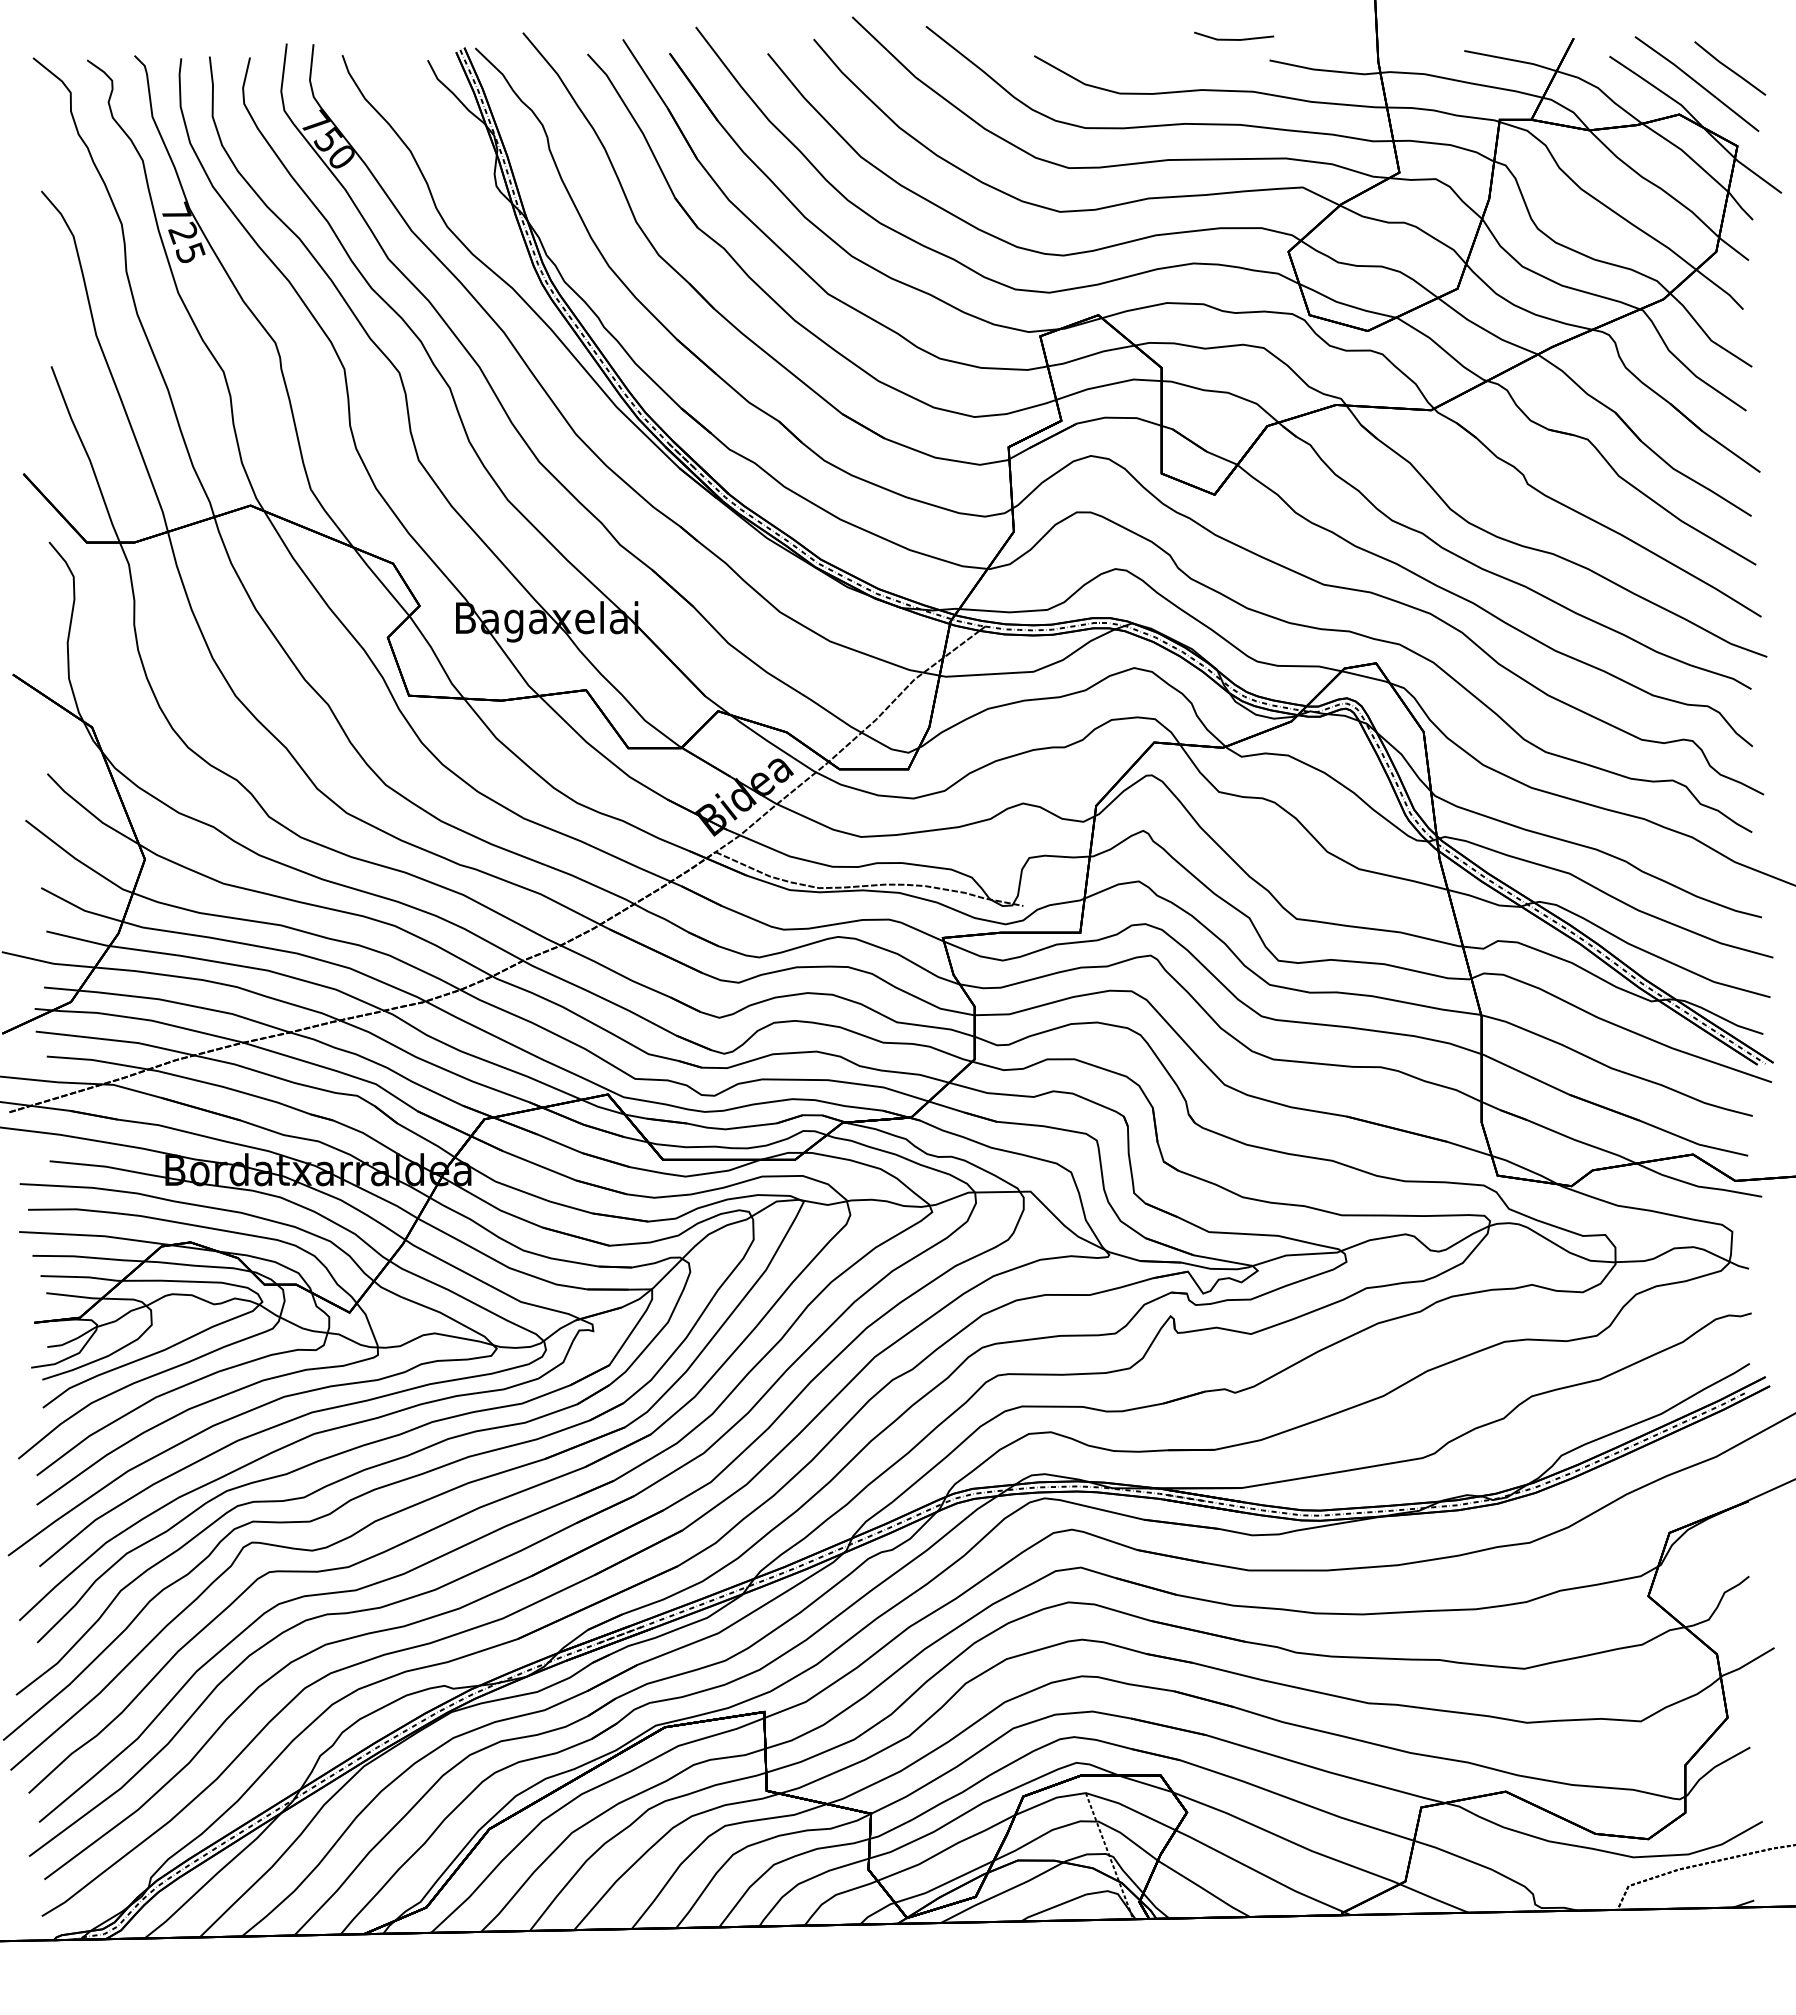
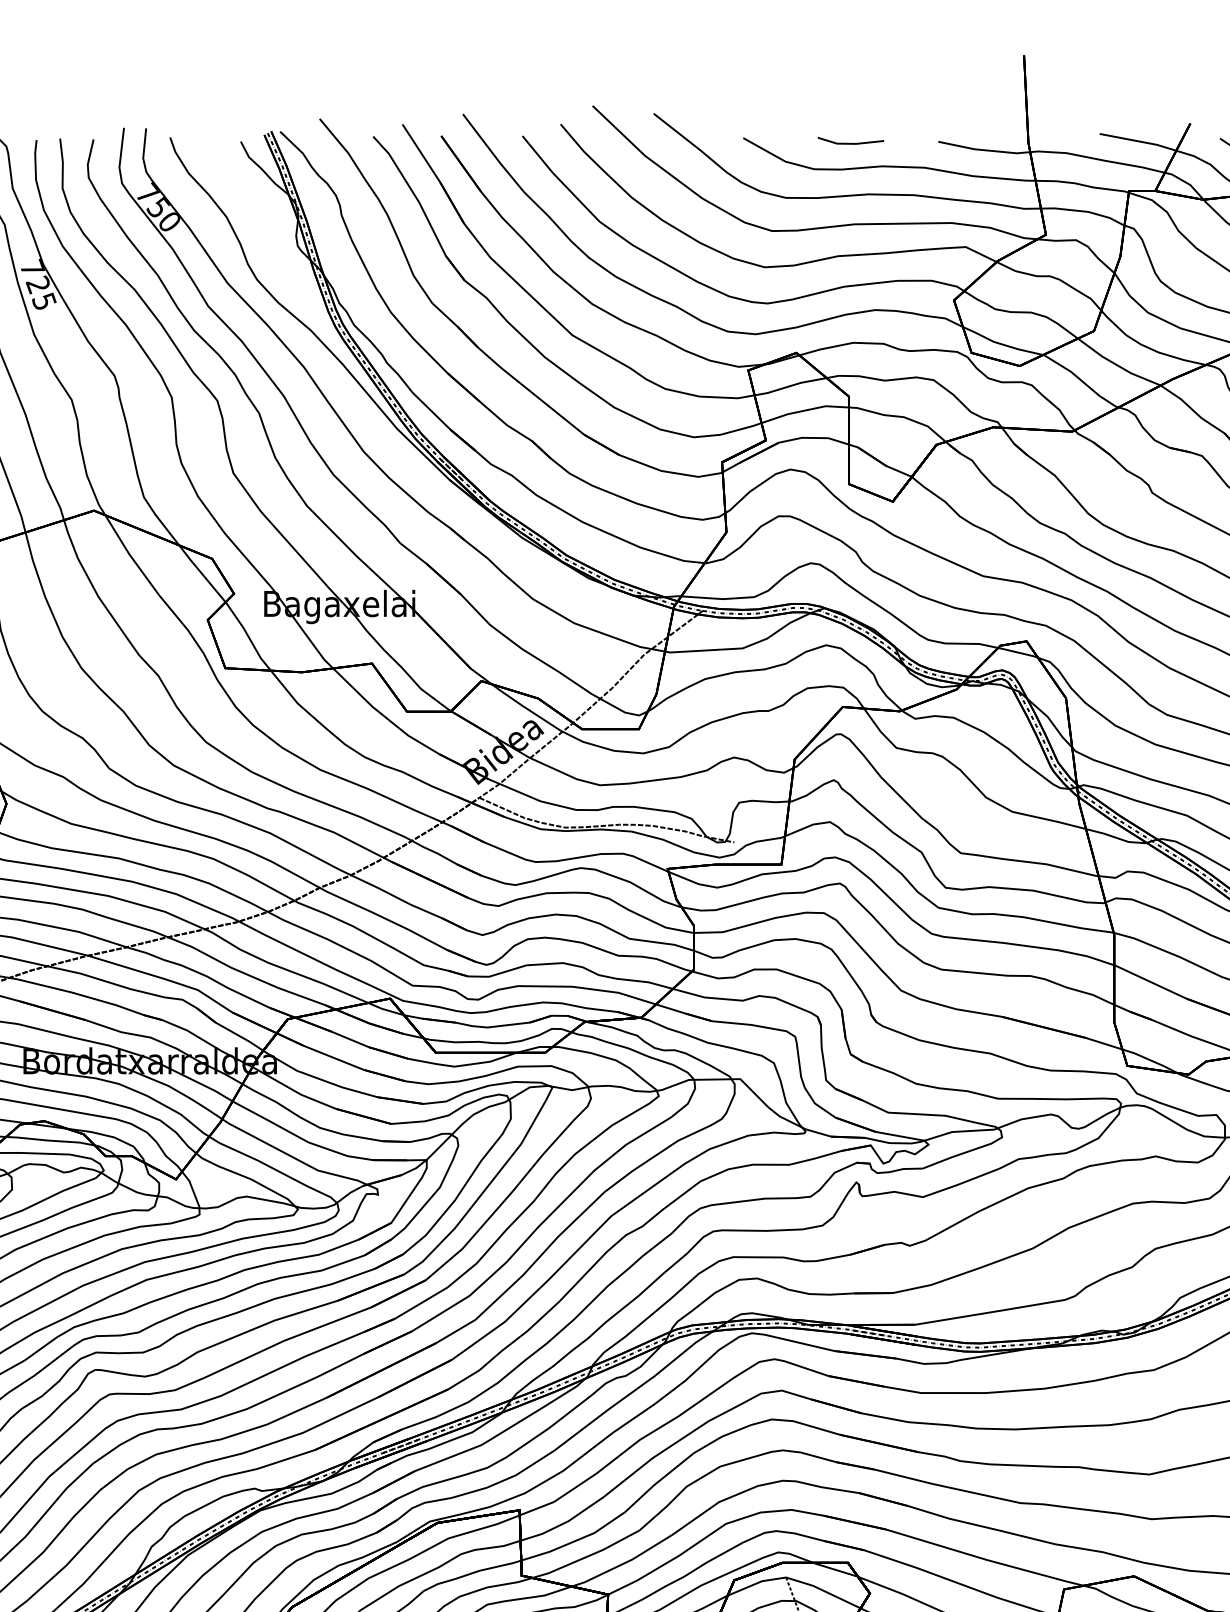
line: (1234, 39) -> (851, 143), moved

